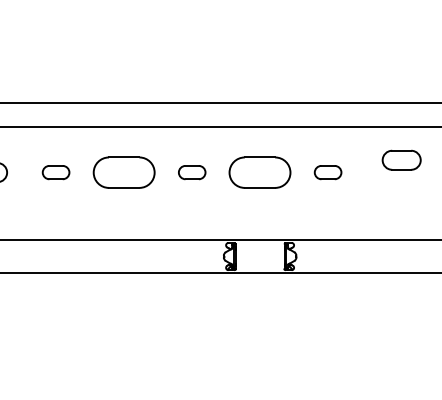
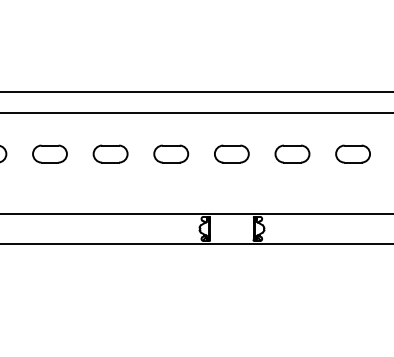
part: (401, 159) -> (352, 153), moved
part: (55, 171) -> (49, 153), size x1.43
part: (123, 171) -> (110, 153), size x0.62
part: (192, 171) -> (171, 153), size x1.43
part: (259, 171) -> (231, 153), size x0.62
part: (328, 171) -> (292, 153), size x1.43

